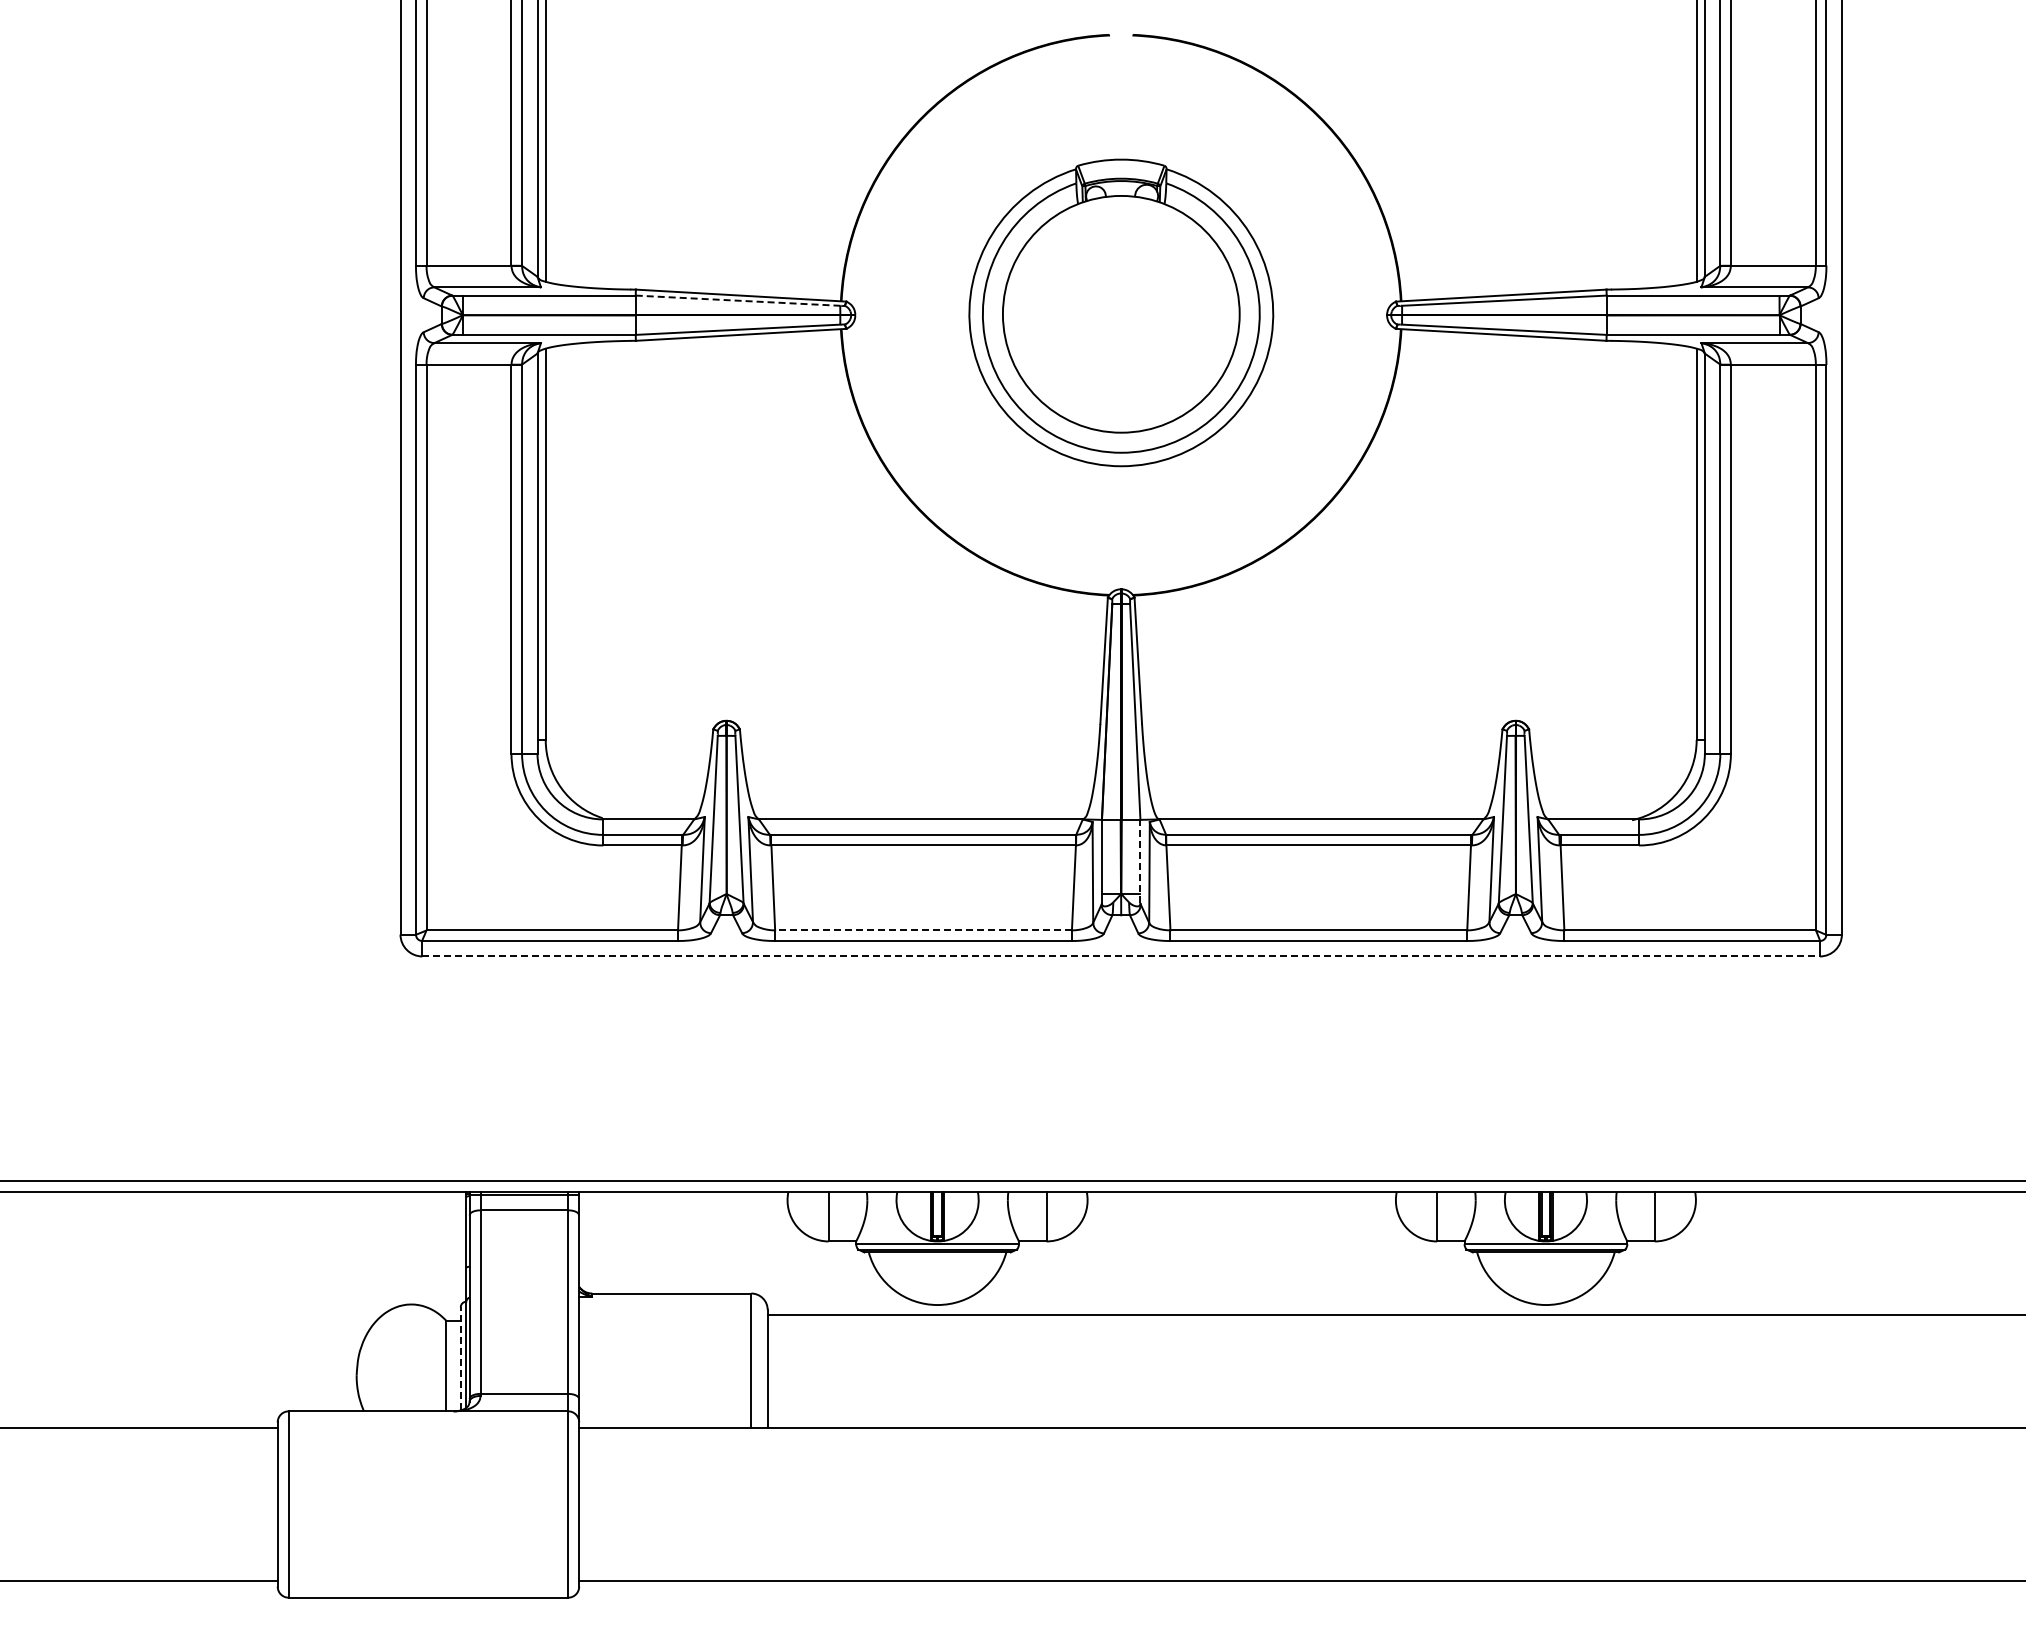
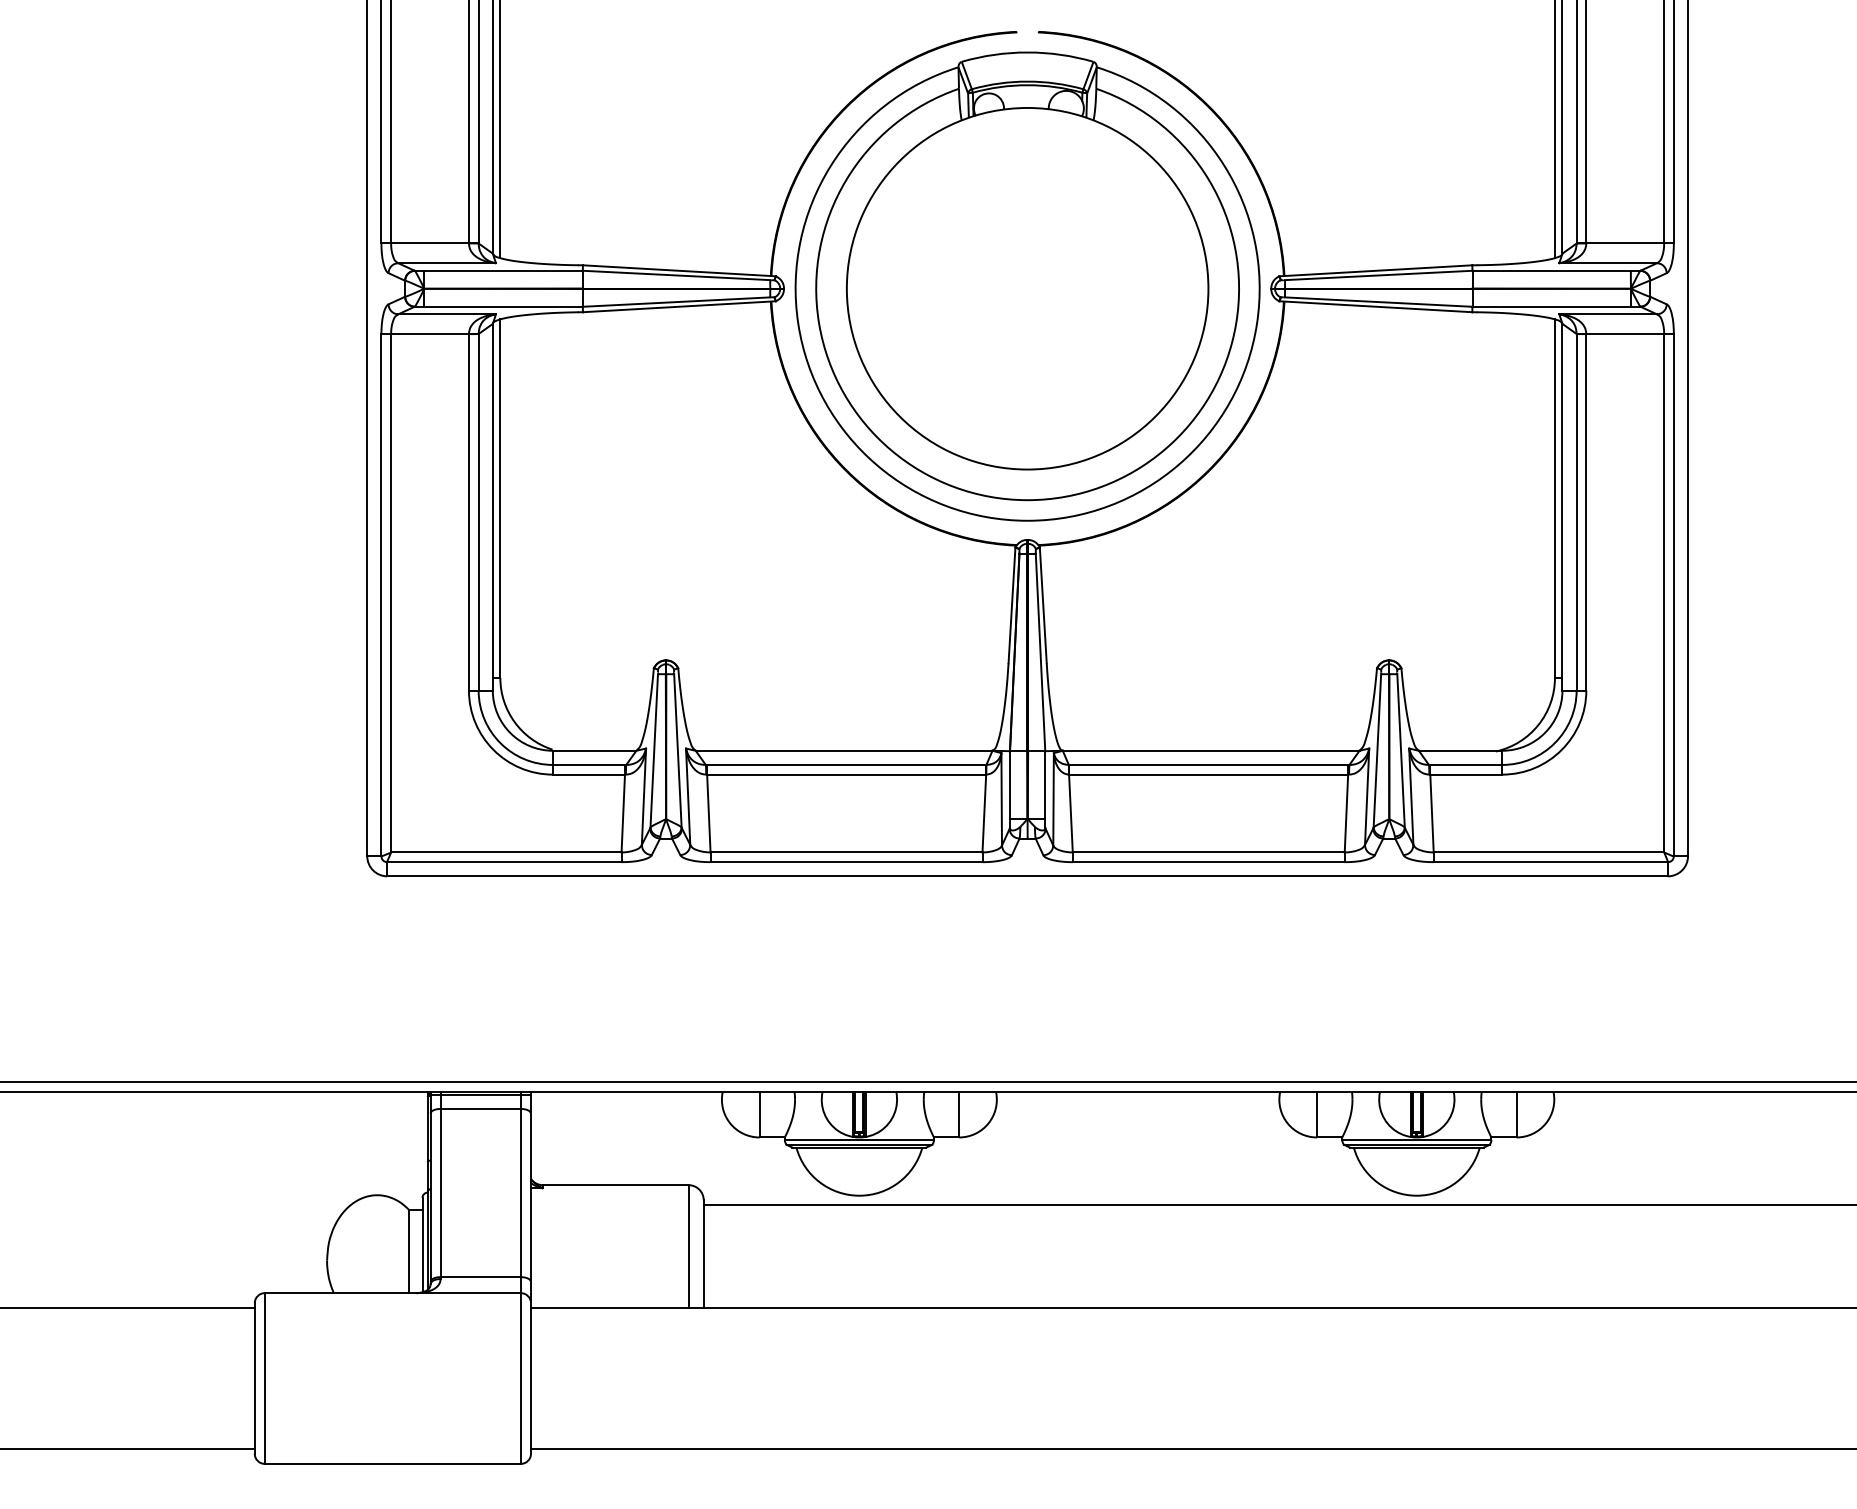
line: (738, 300) -> (676, 275), dashed -> solid
part: (1121, 312) -> (1027, 286), size x1.67
line: (1140, 861) -> (1045, 789), dashed -> solid
line: (923, 930) -> (846, 852), dashed -> solid
line: (1121, 956) -> (1027, 876), dashed -> solid
line: (460, 1358) -> (422, 1244), dashed -> solid

